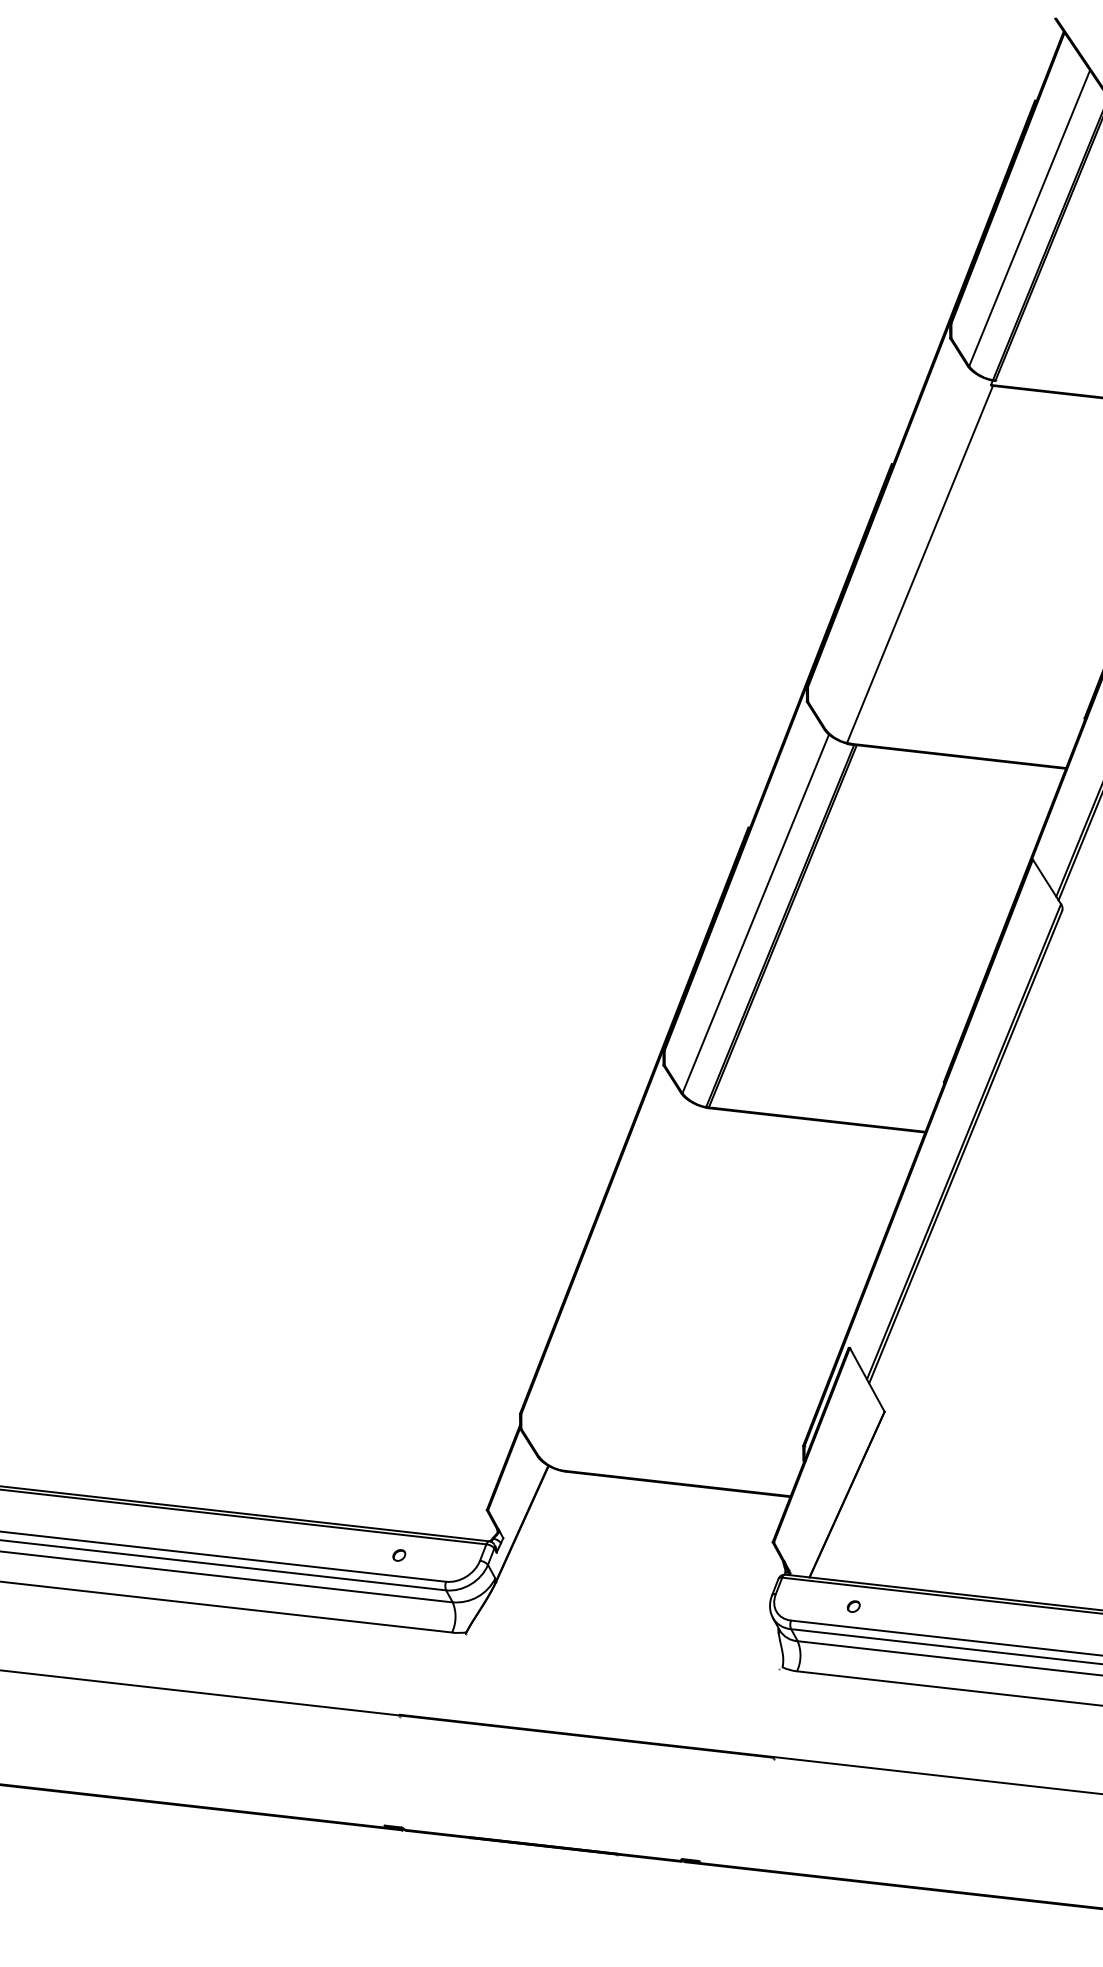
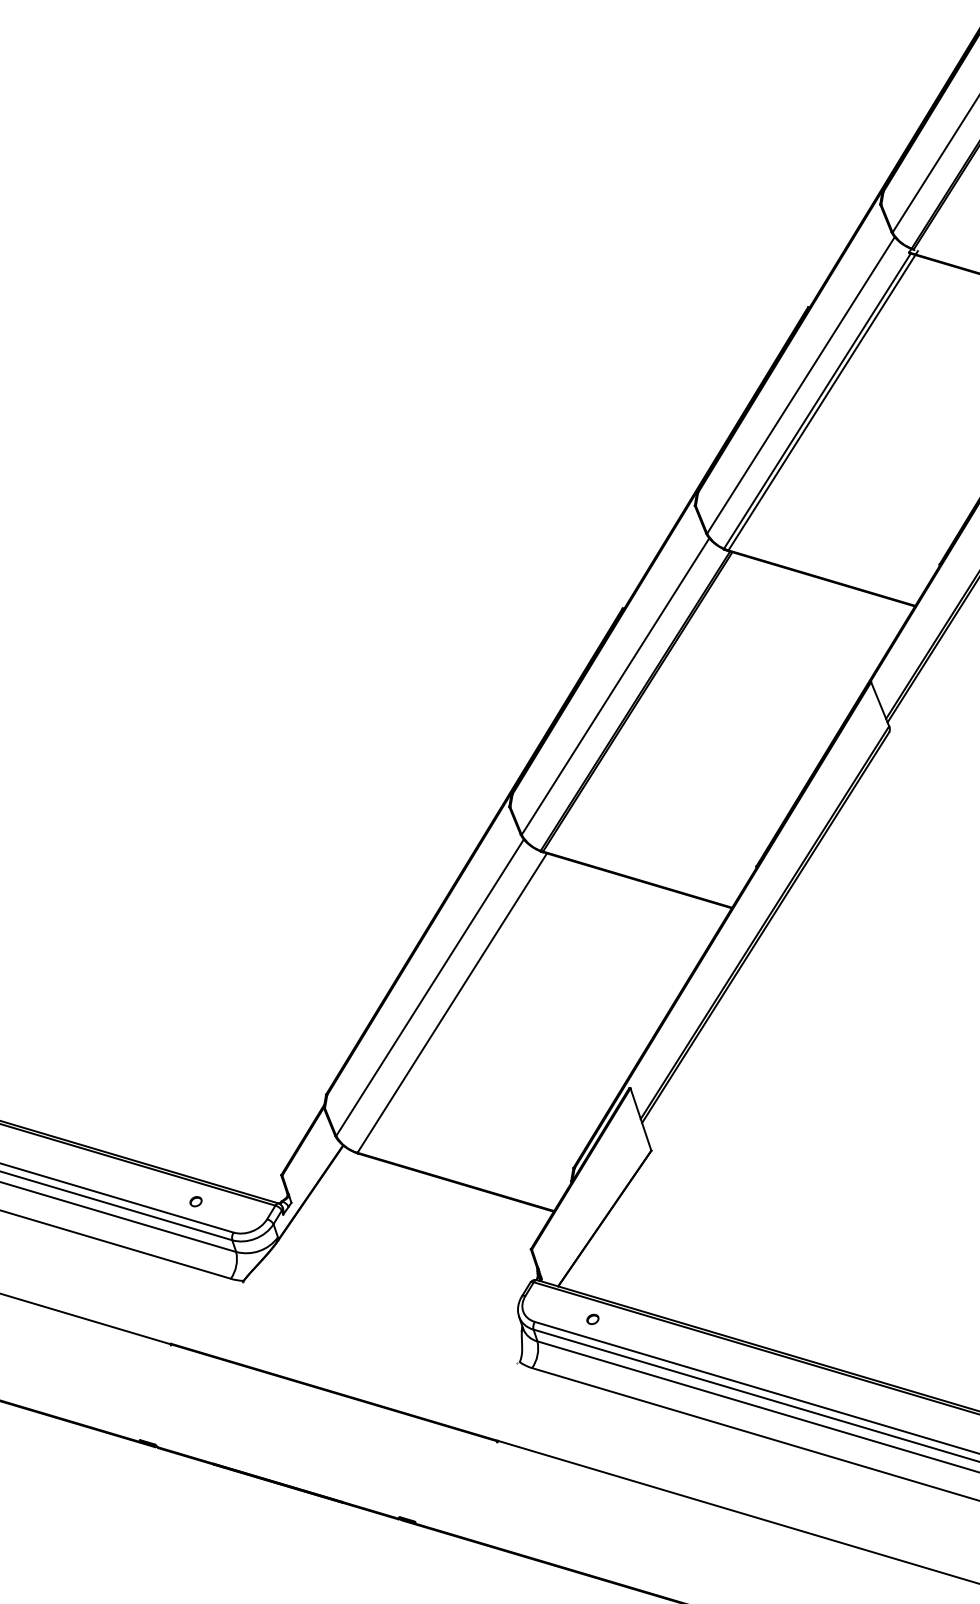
line: (898, 550) -> (800, 385), added
line: (926, 562) -> (823, 400), added
line: (612, 1277) -> (430, 987), added
line: (639, 1289) -> (452, 1002), added

